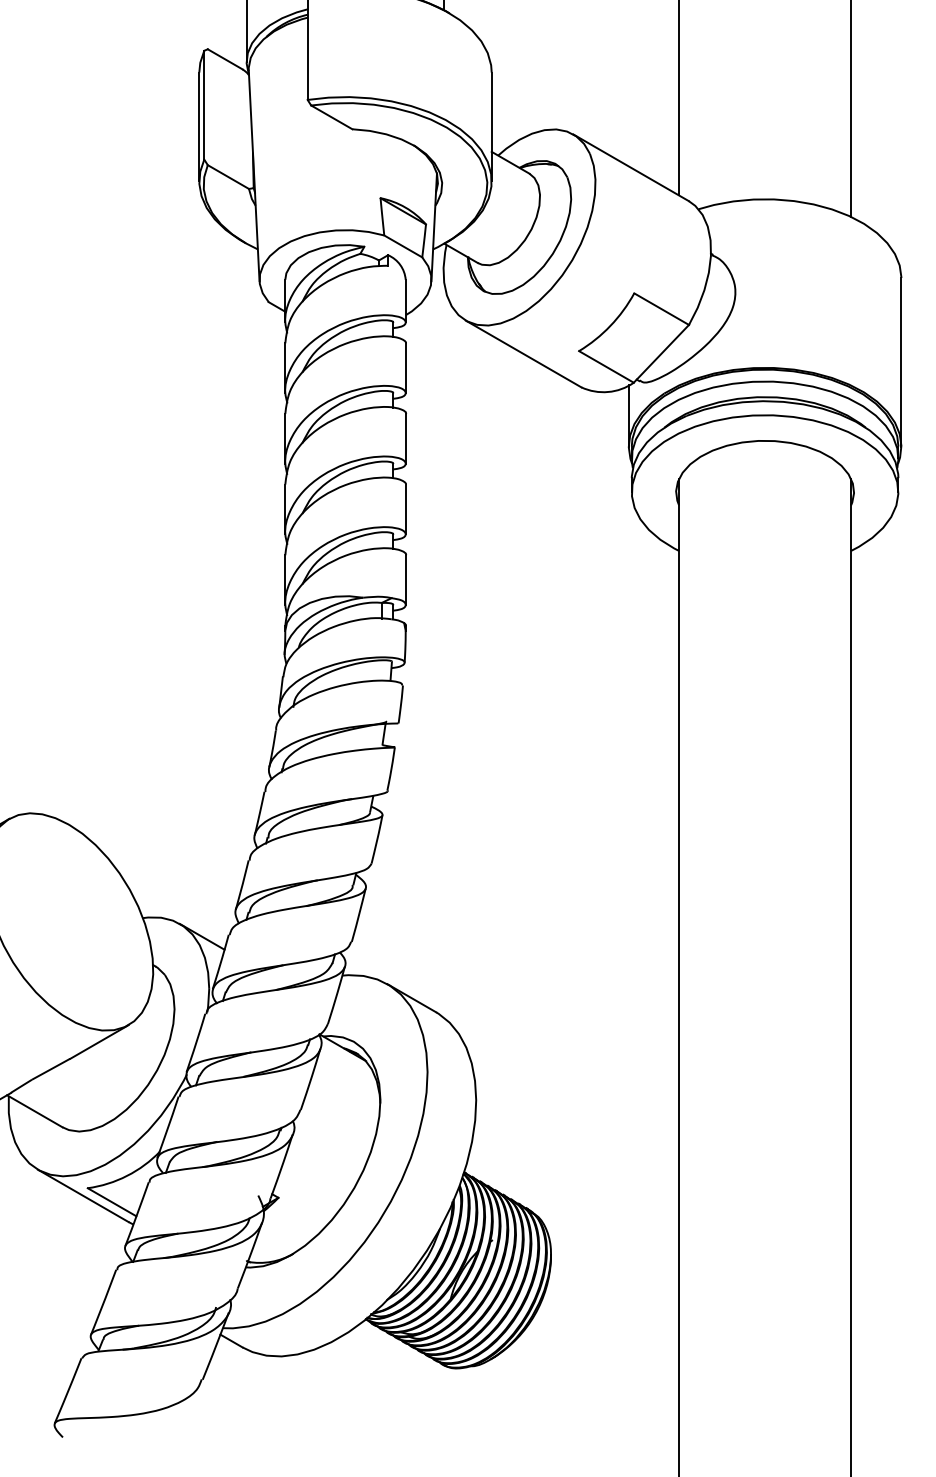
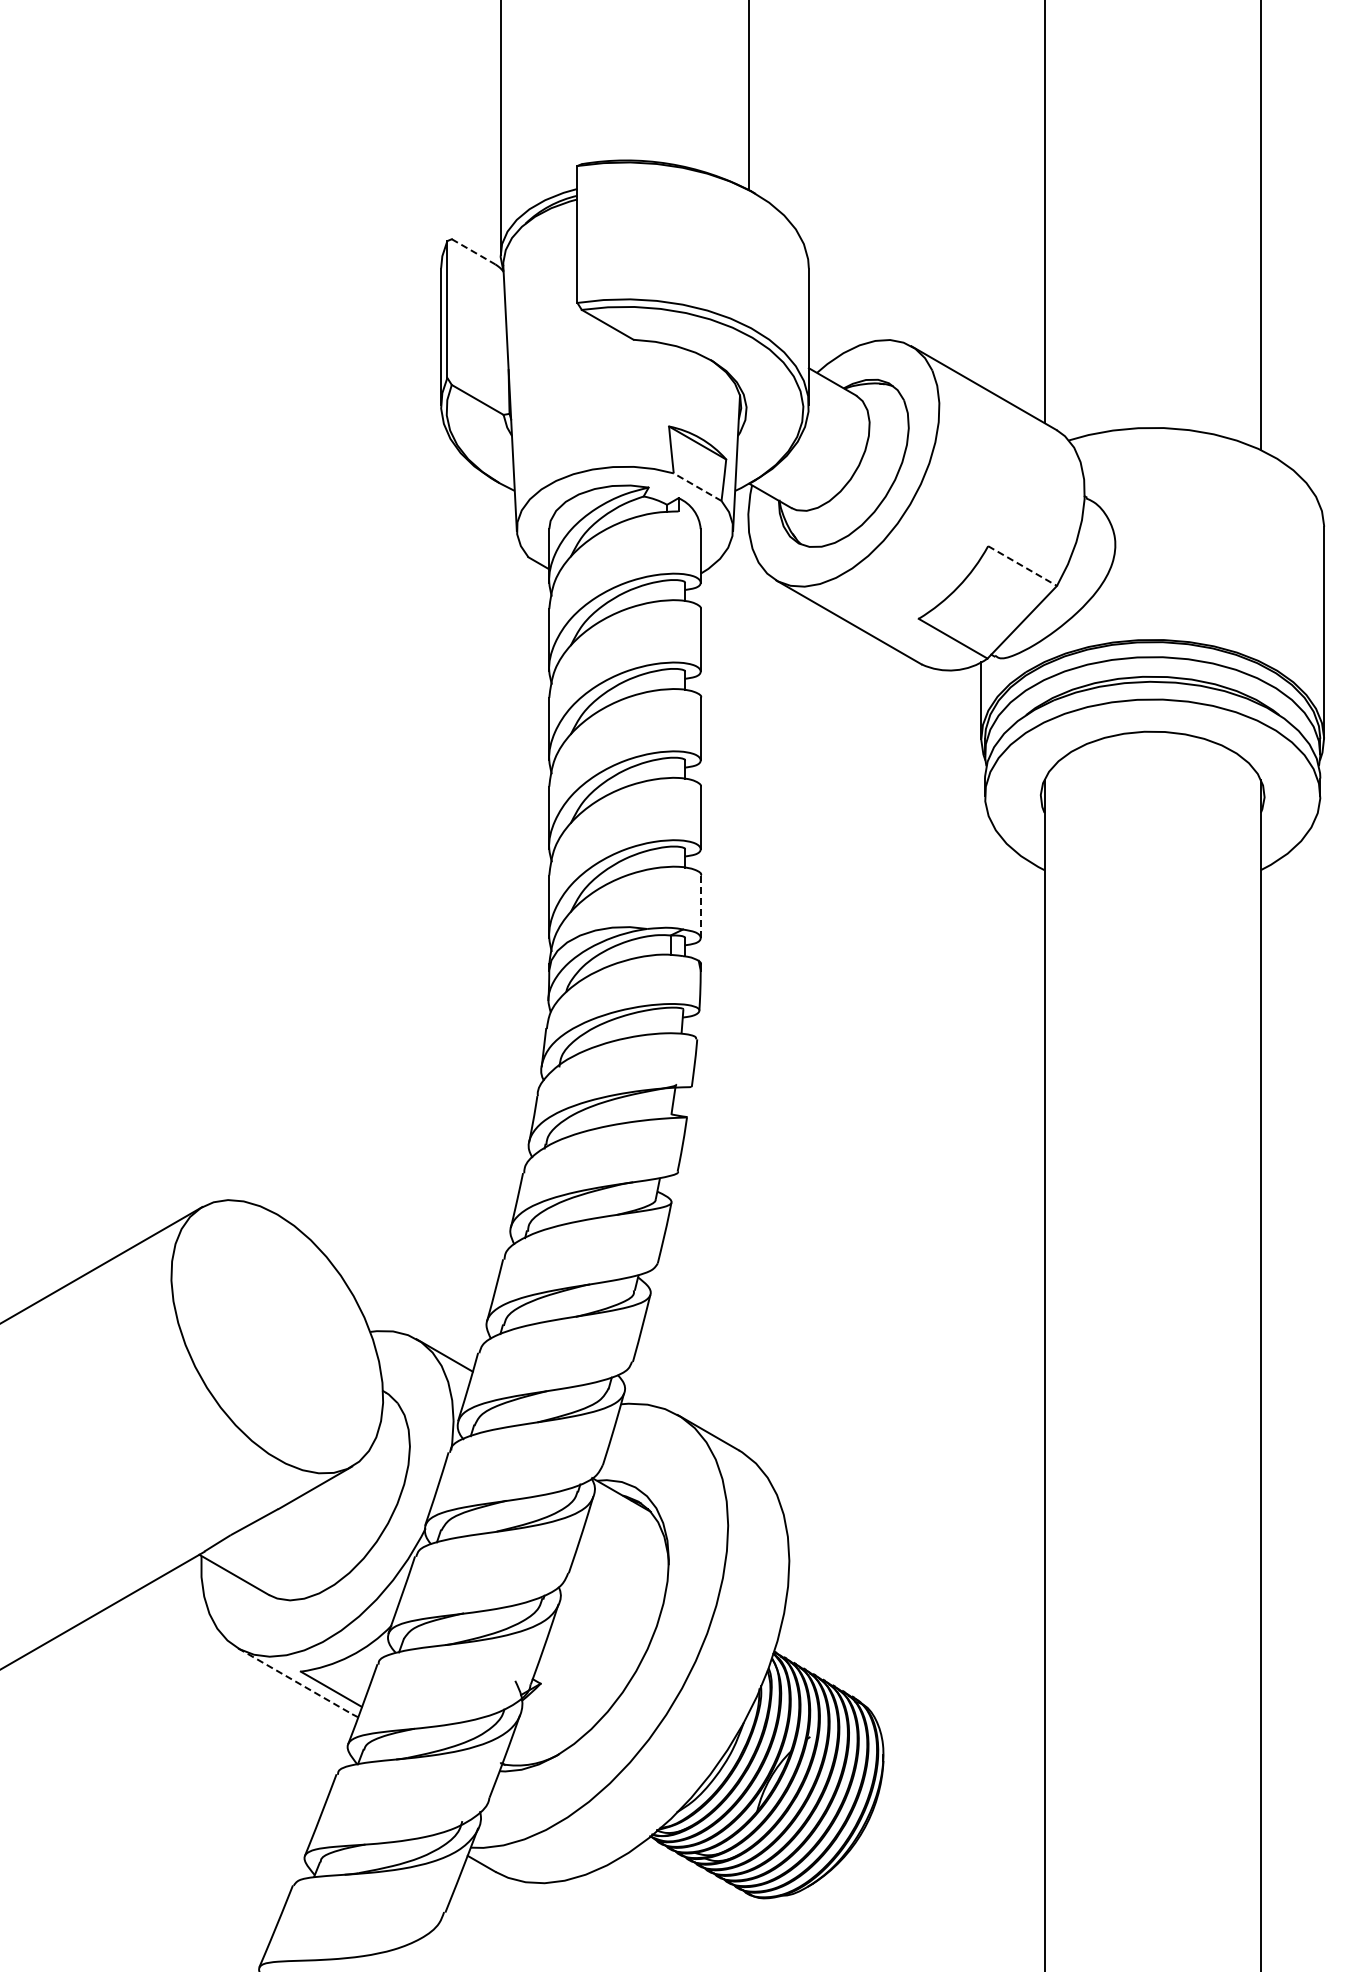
line: (225, 59) -> (474, 252), solid -> dashed
line: (403, 246) -> (697, 487), solid -> dashed
line: (661, 309) -> (1022, 566), solid -> dashed
line: (405, 579) -> (700, 906), solid -> dashed
line: (83, 1196) -> (295, 1681), solid -> dashed

